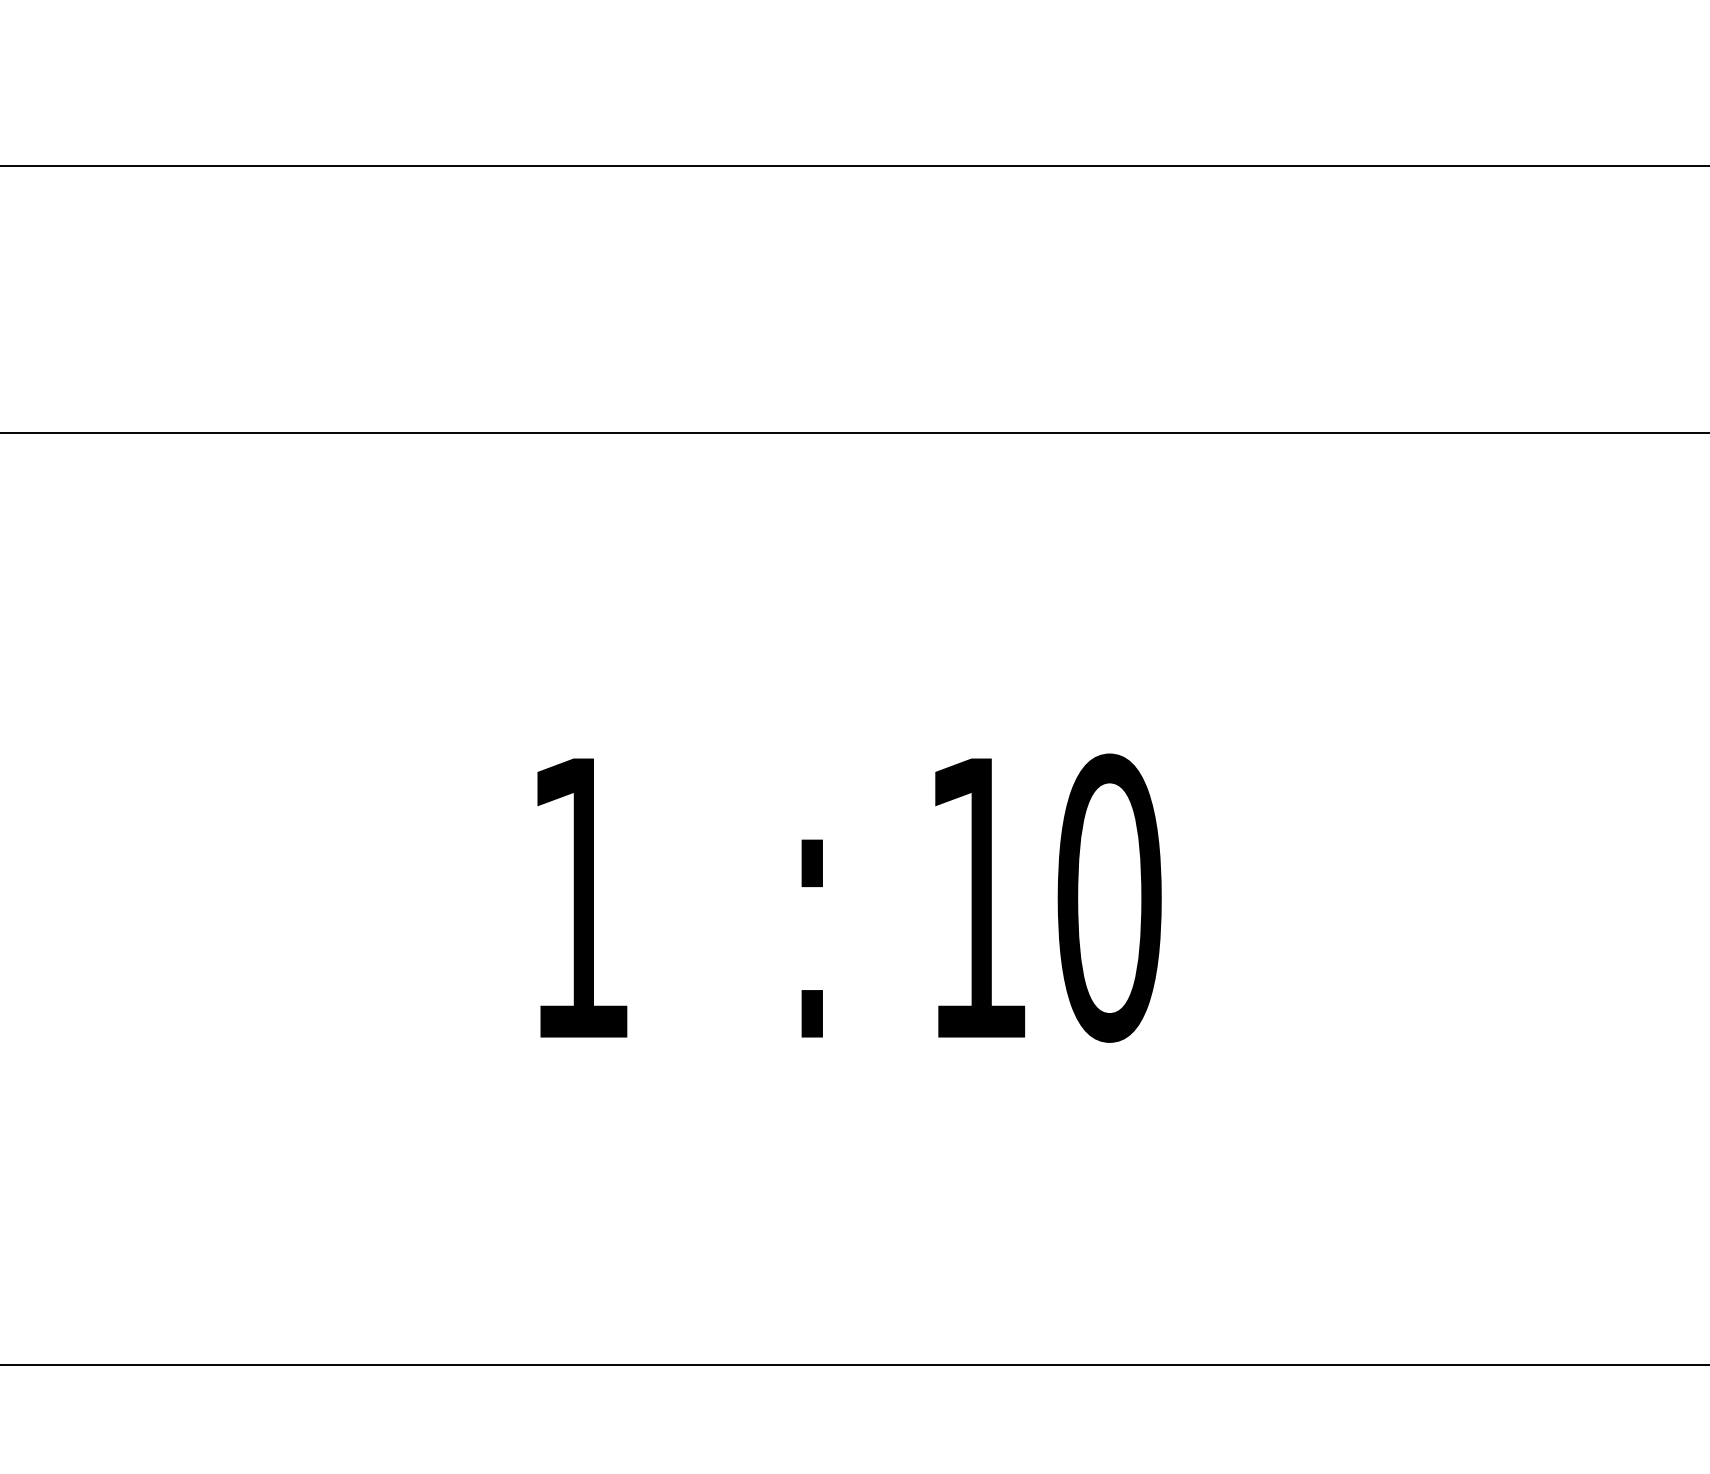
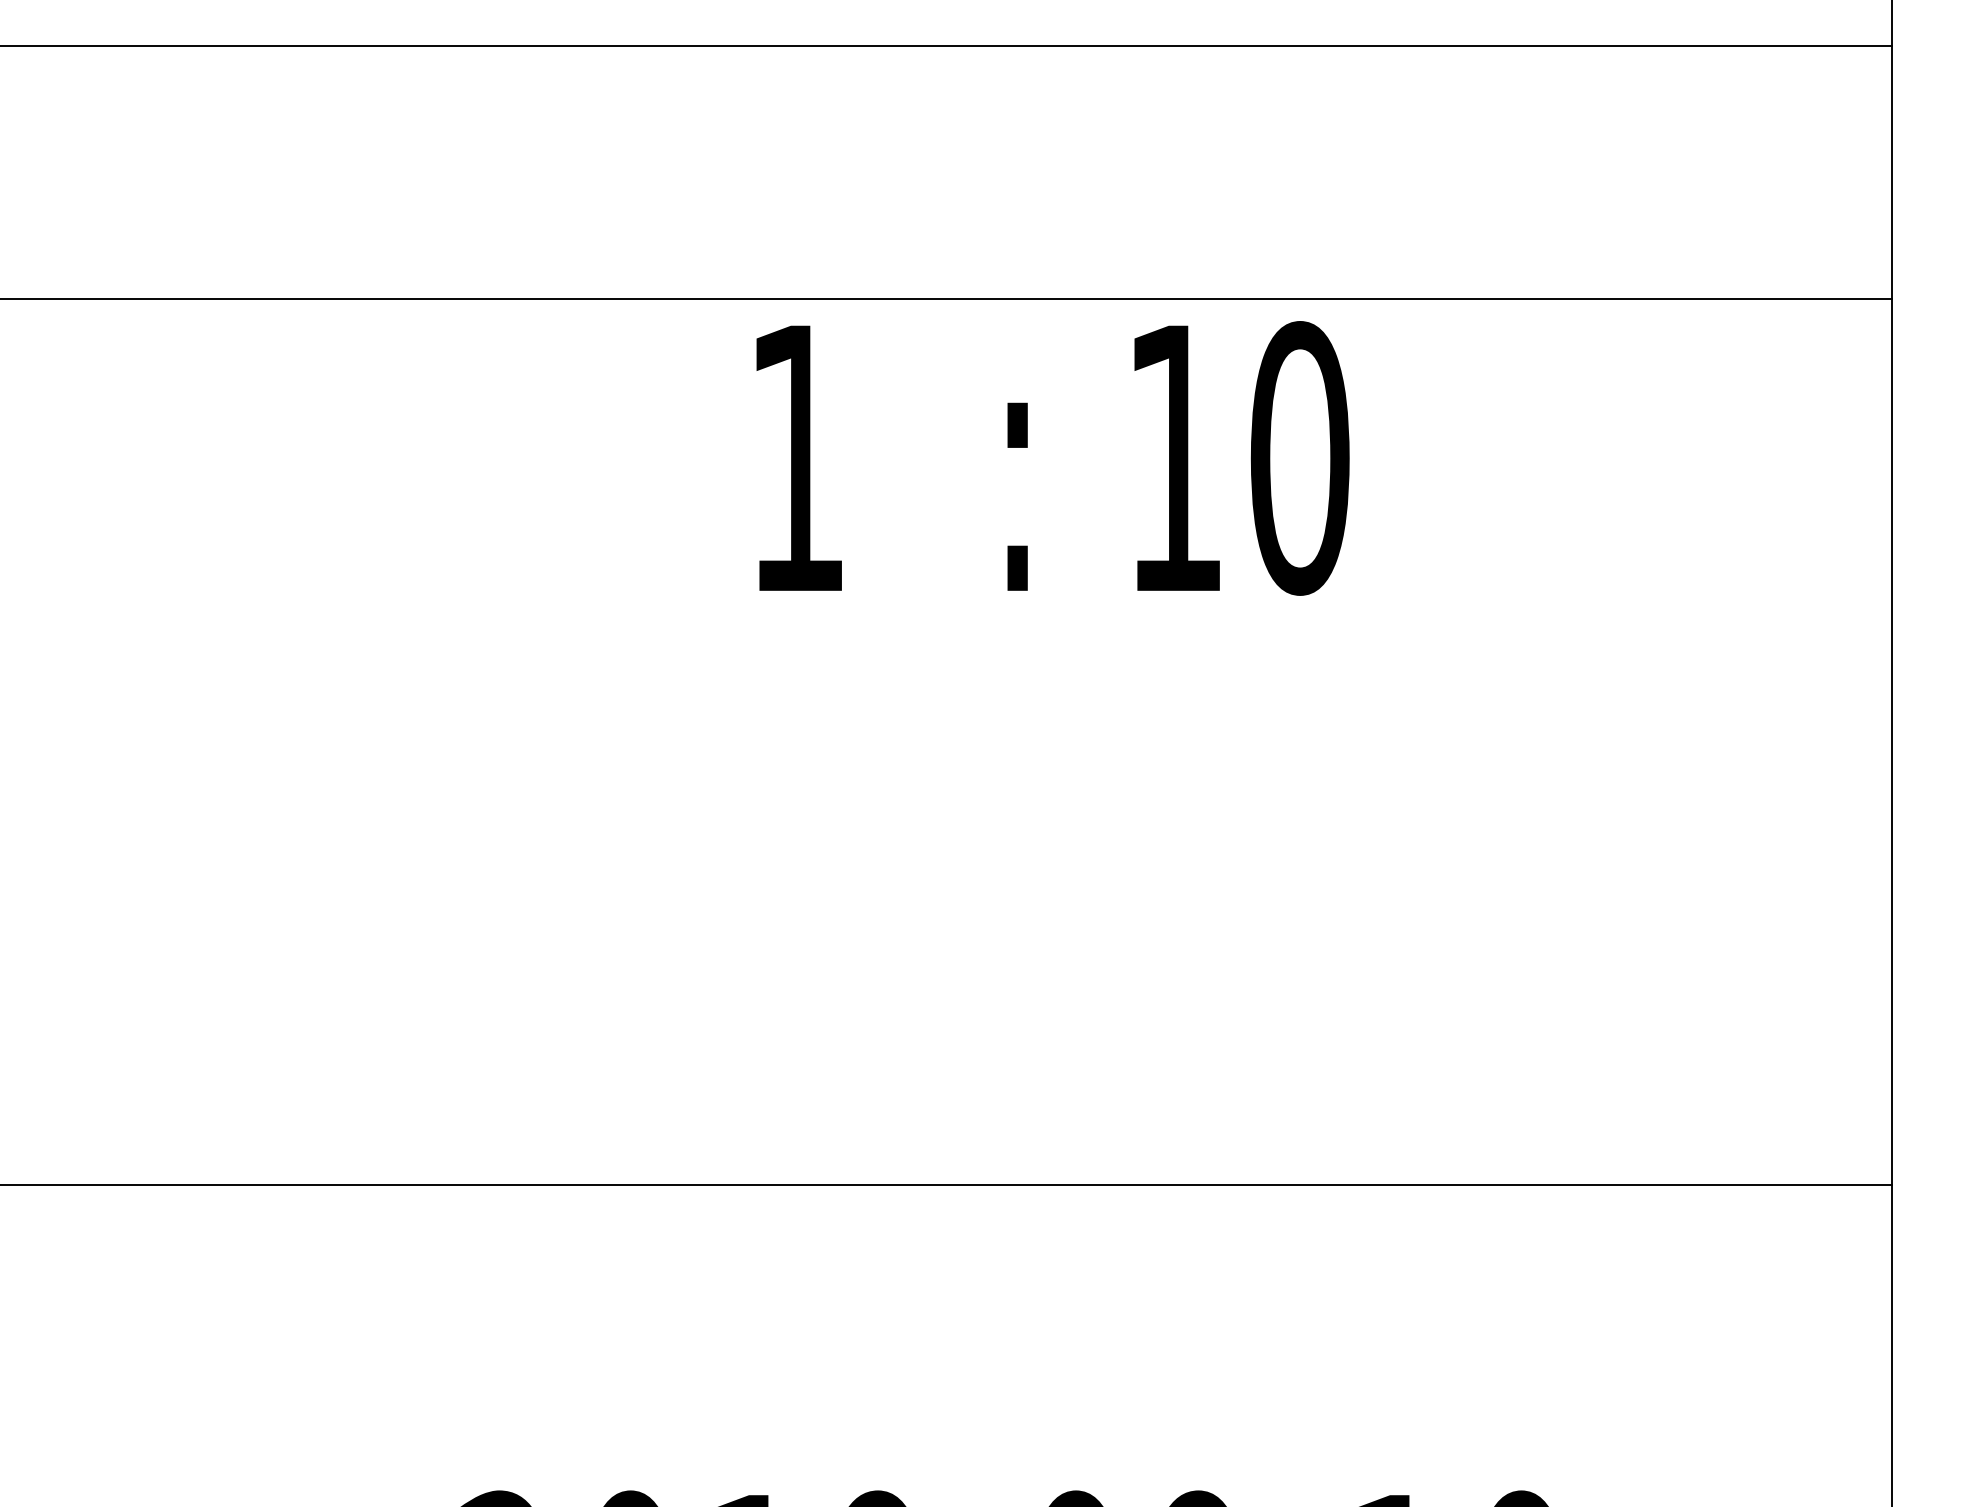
text: (848, 898) -> (1052, 458), moved

